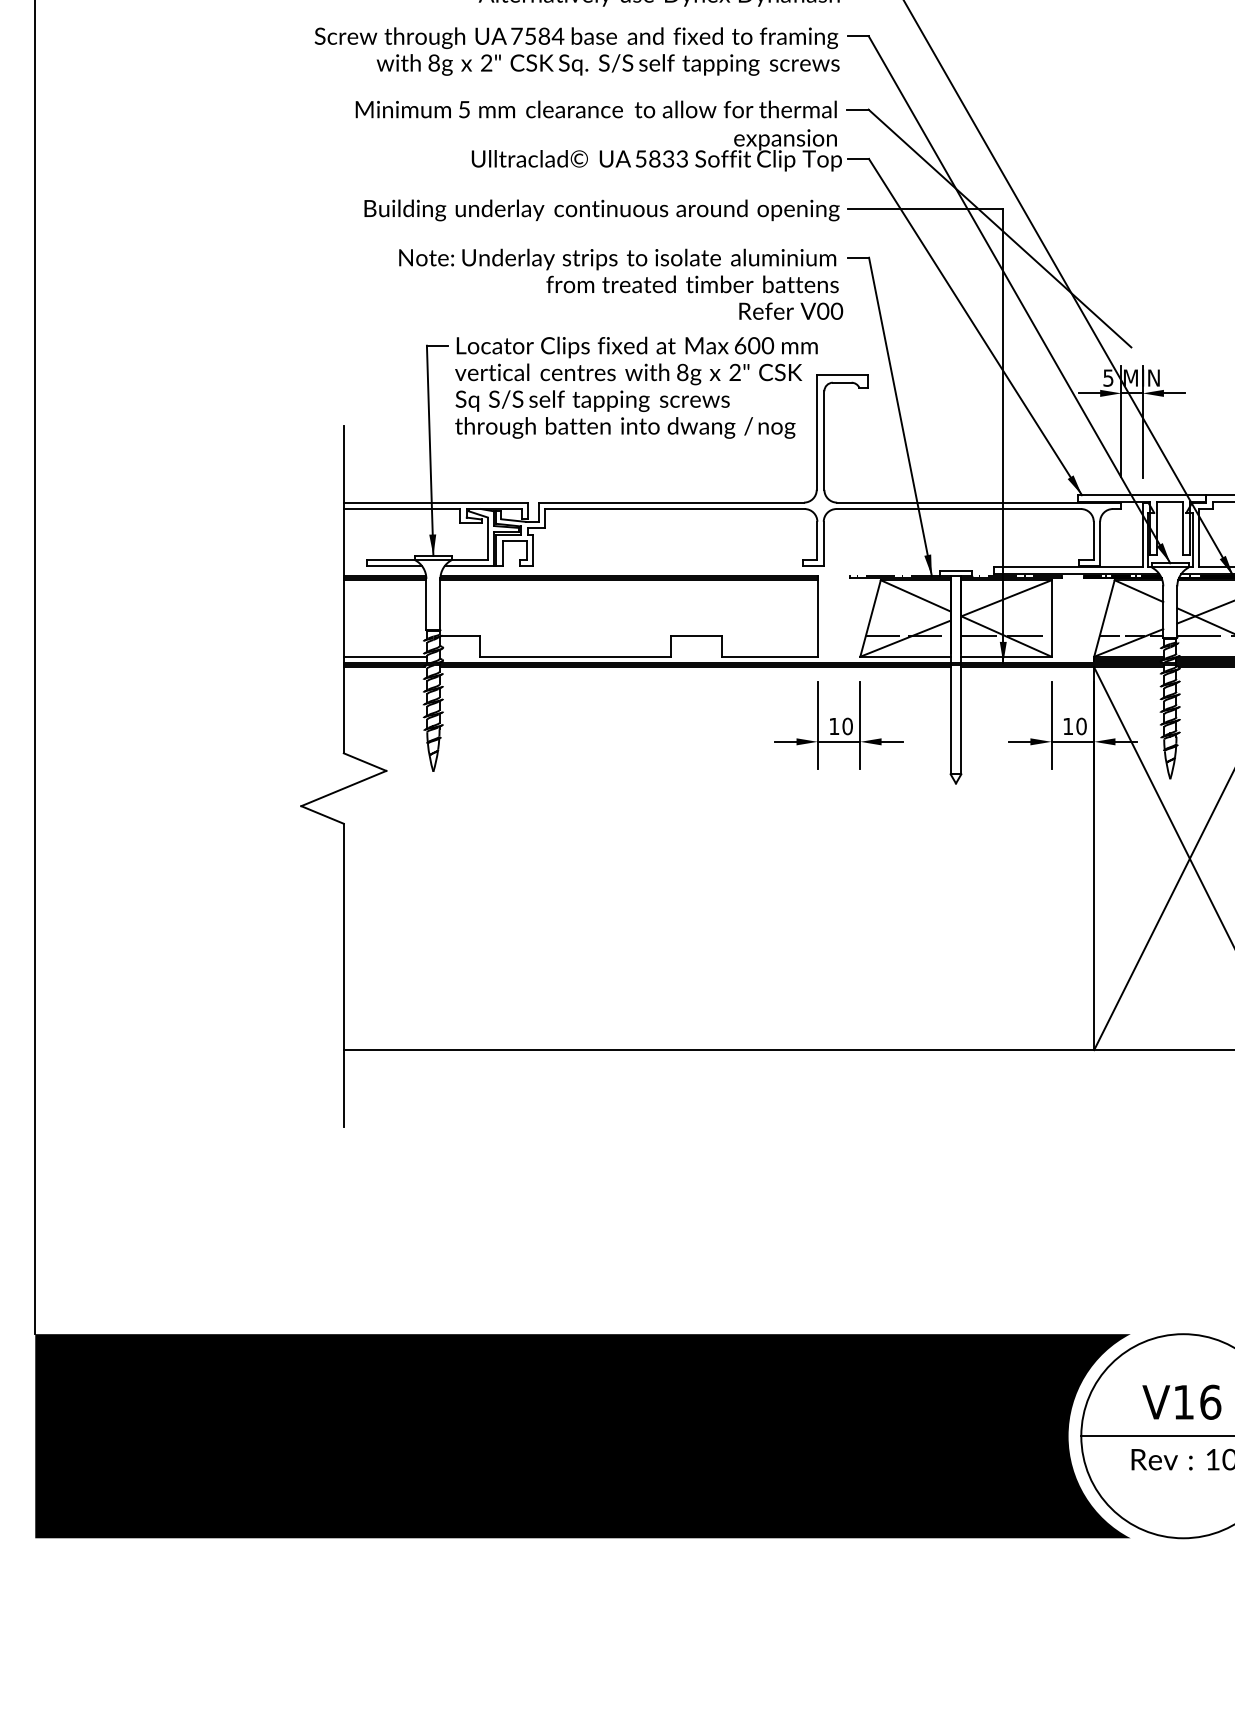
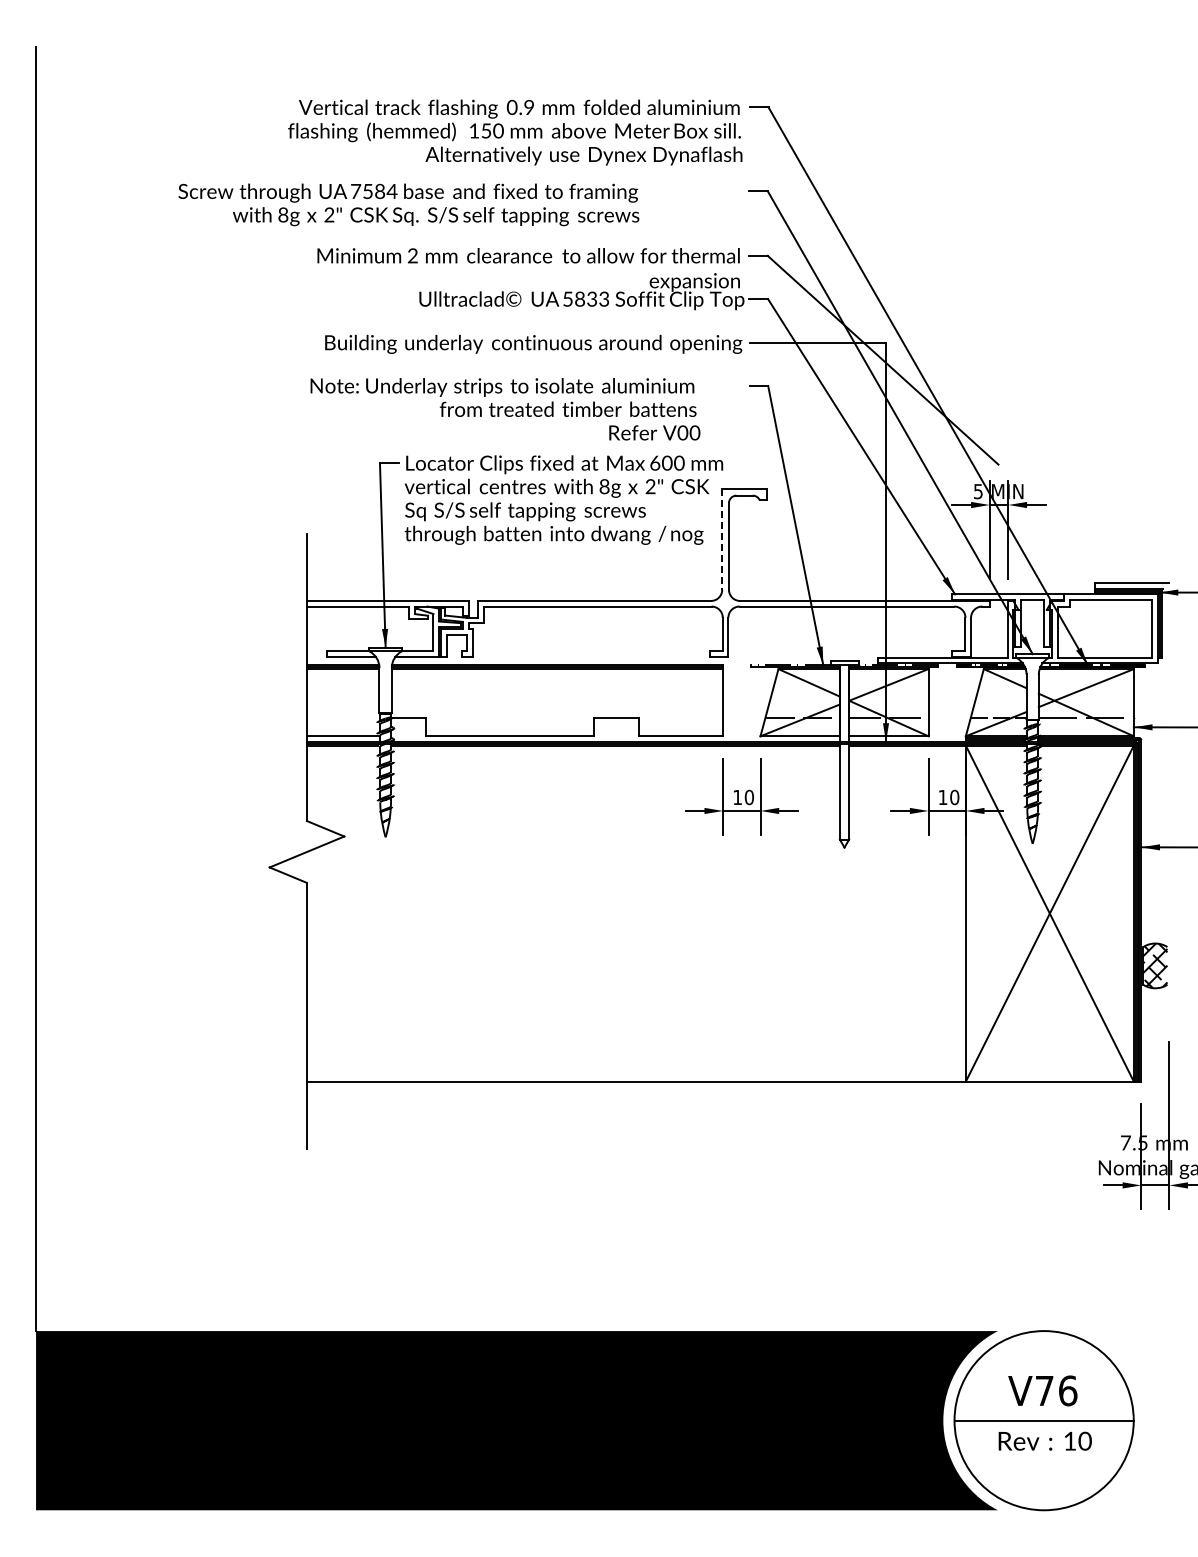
text: (576, 51) -> (408, 204), moved
text: (463, 109) -> (412, 255), 5 -> 2
text: (621, 284) -> (505, 409), moved
line: (817, 432) -> (722, 539), solid -> dashed
text: (1183, 1401) -> (1044, 1390), V16 -> V76

